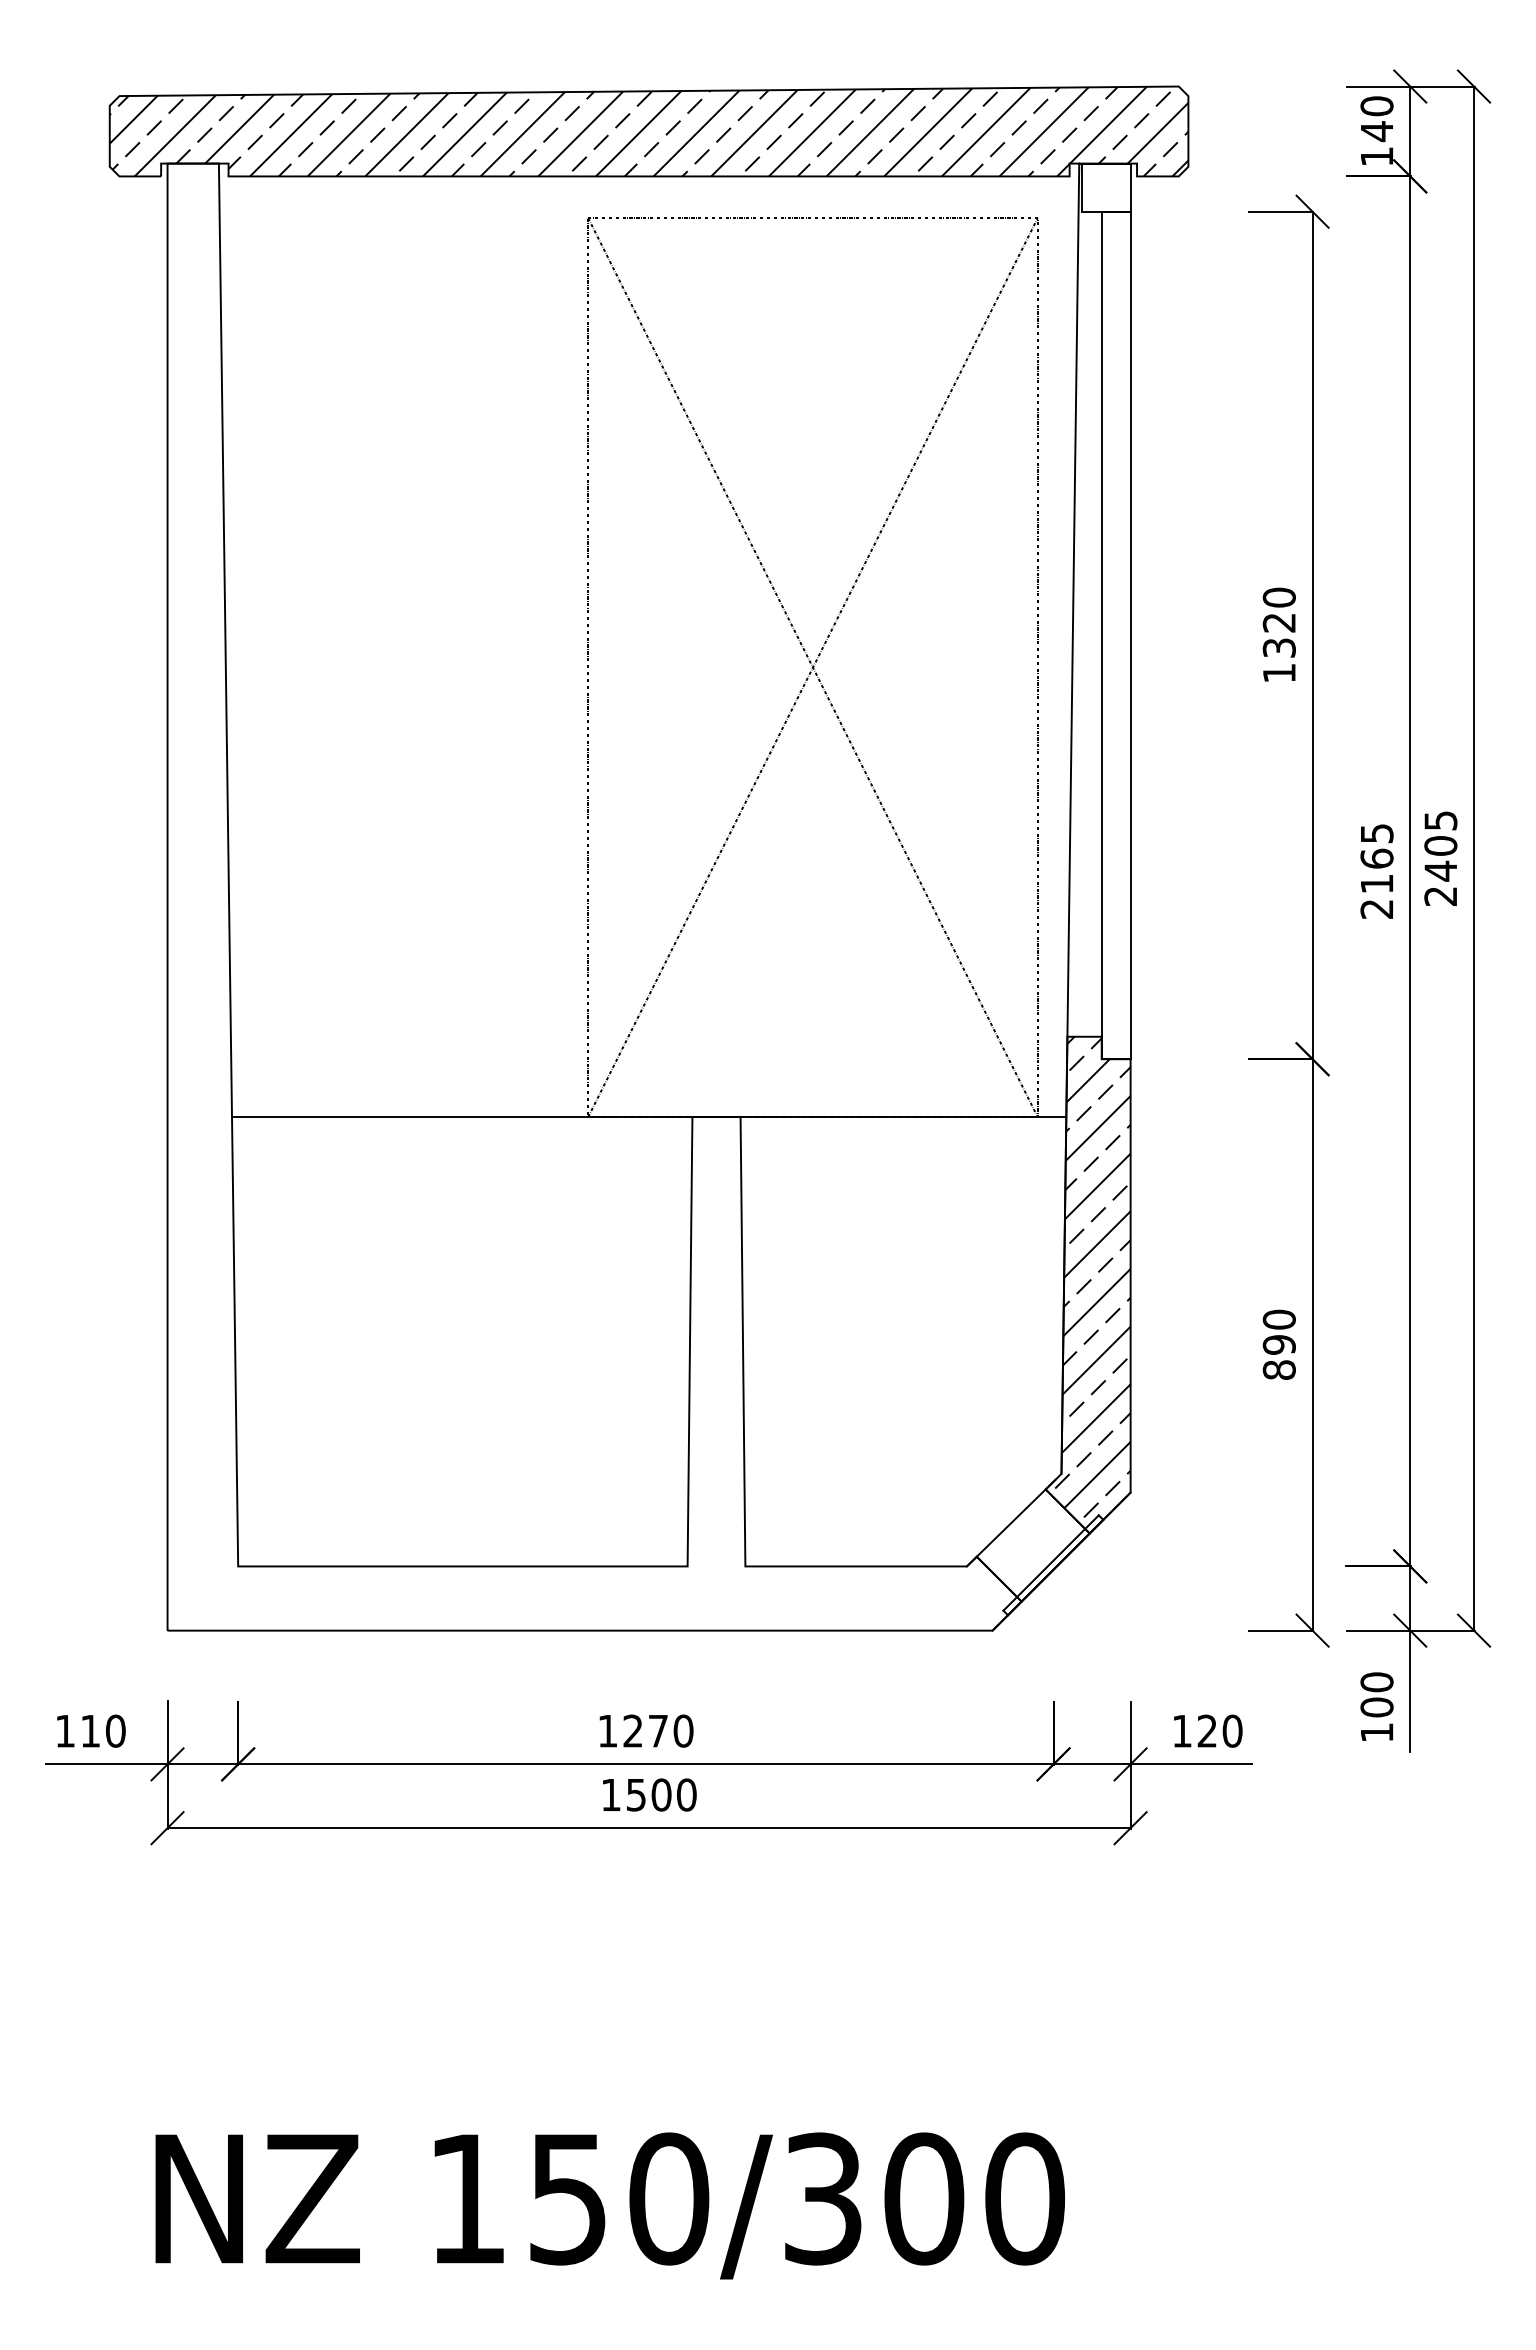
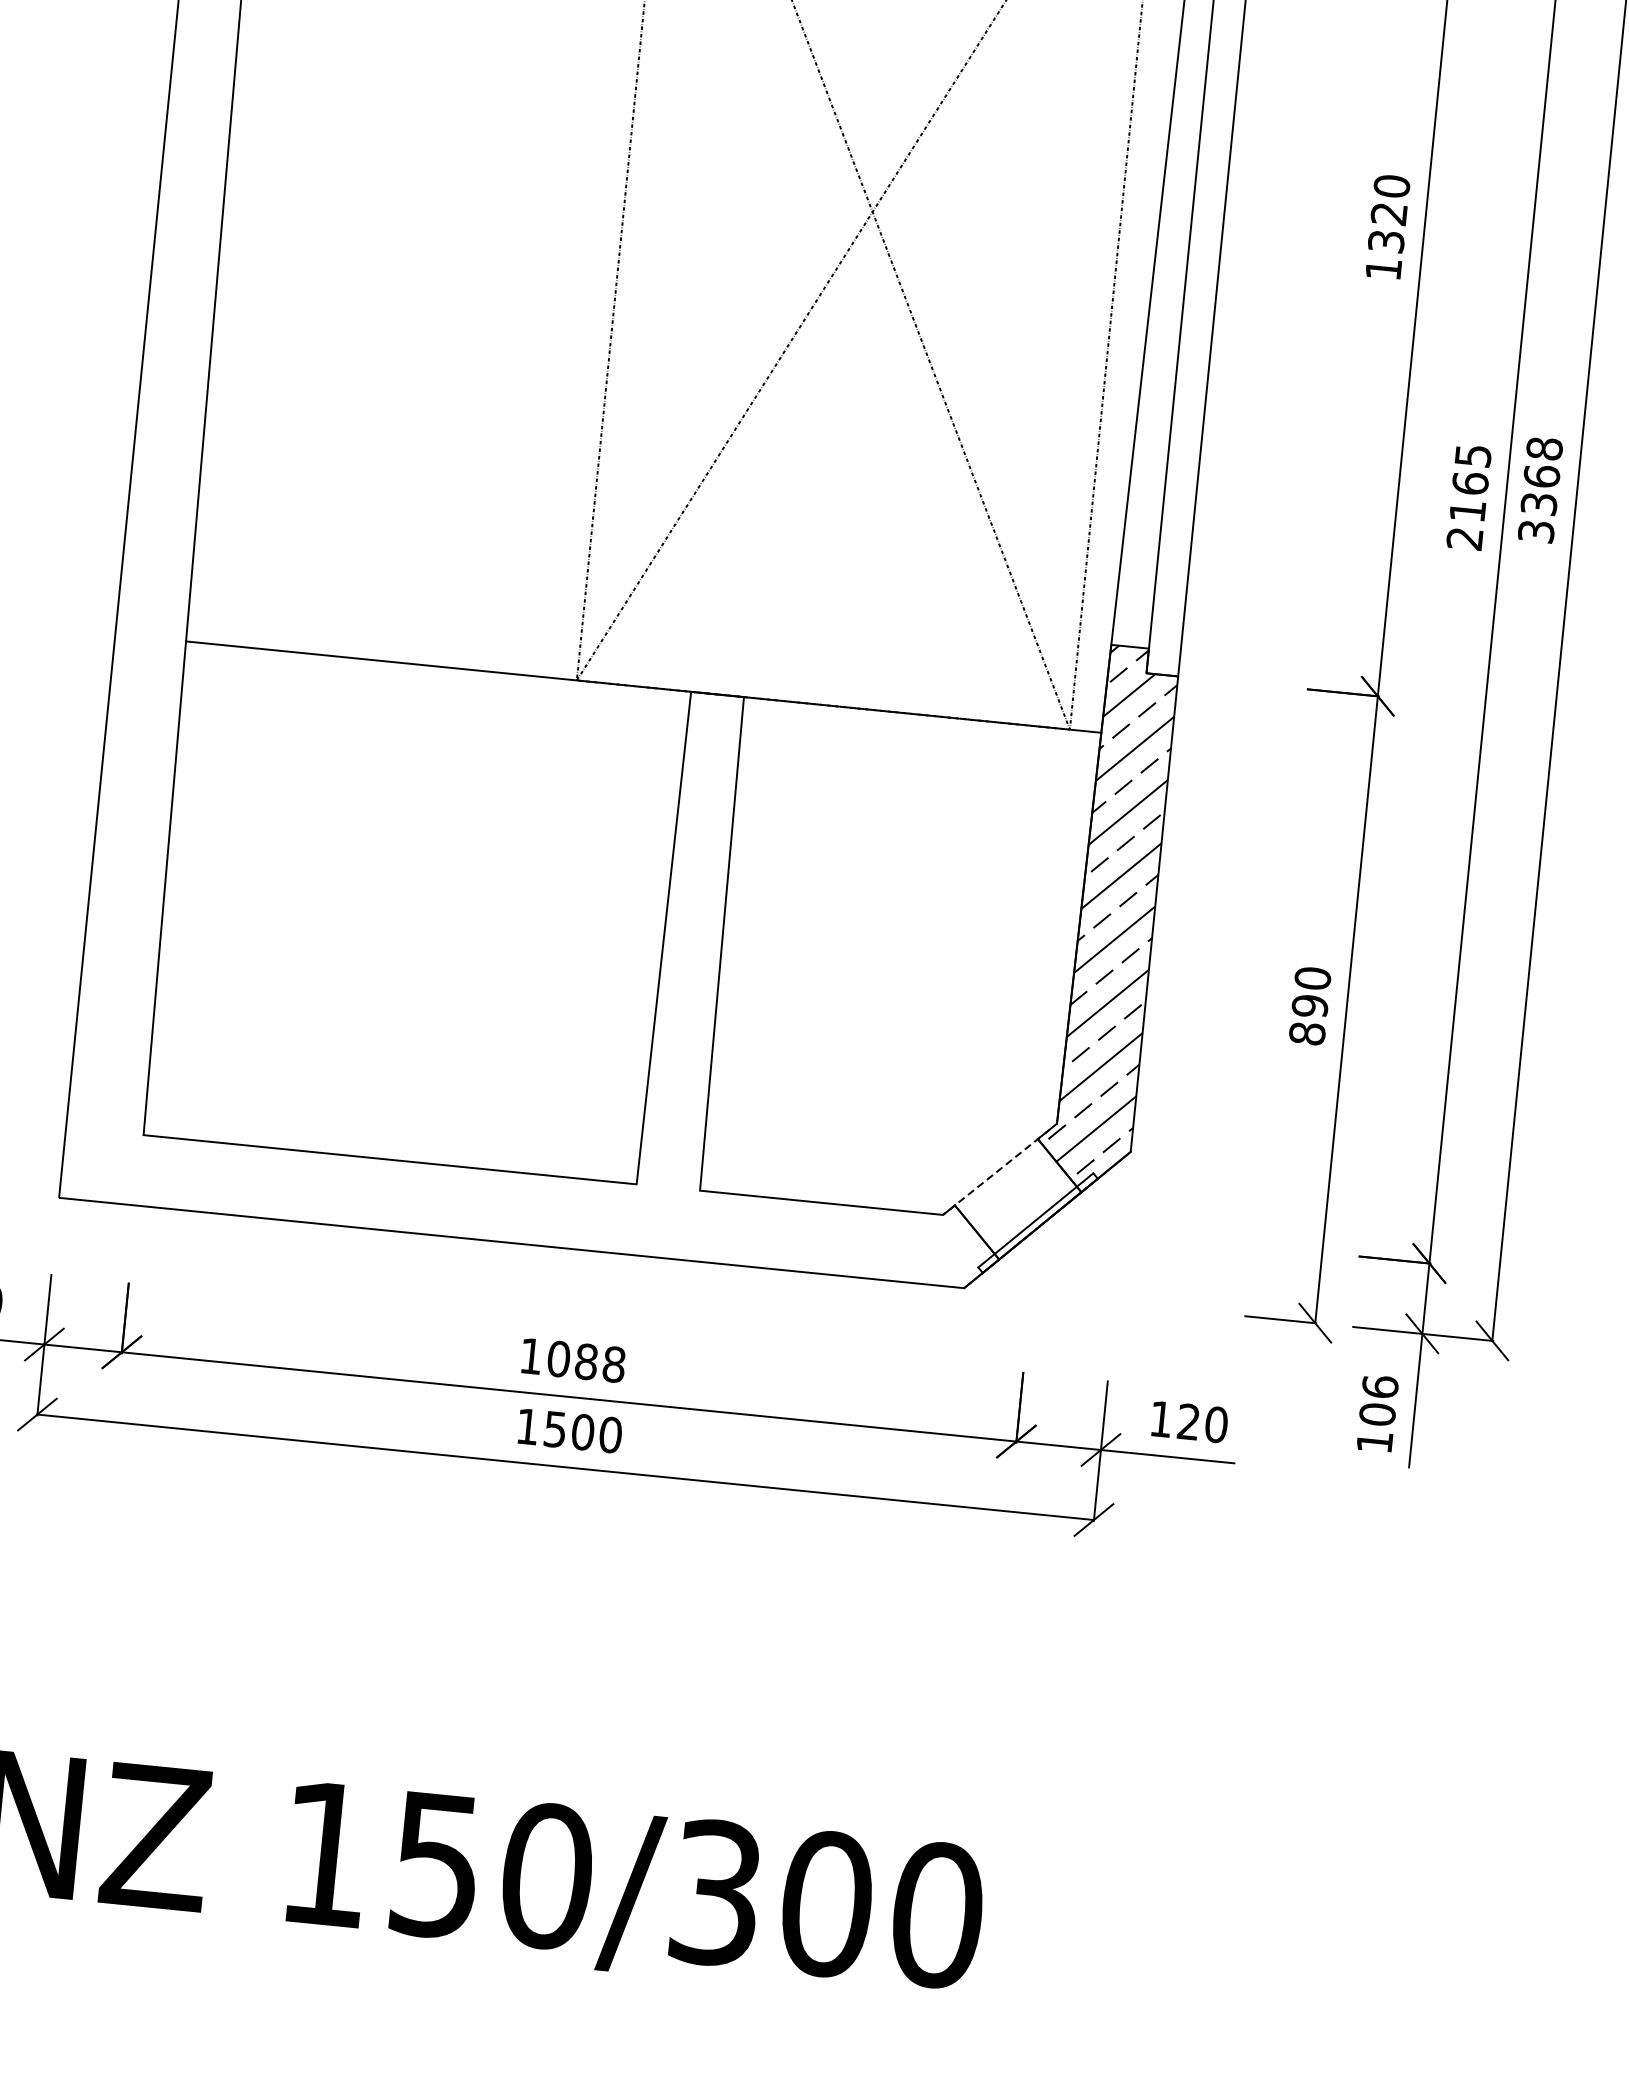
text: (1440, 857) -> (1540, 489), 2405 -> 3368
line: (1011, 1523) -> (996, 1172), solid -> dashed
text: (1376, 1682) -> (1379, 1387), 100 -> 106
text: (658, 1730) -> (586, 1361), 1270 -> 1088

